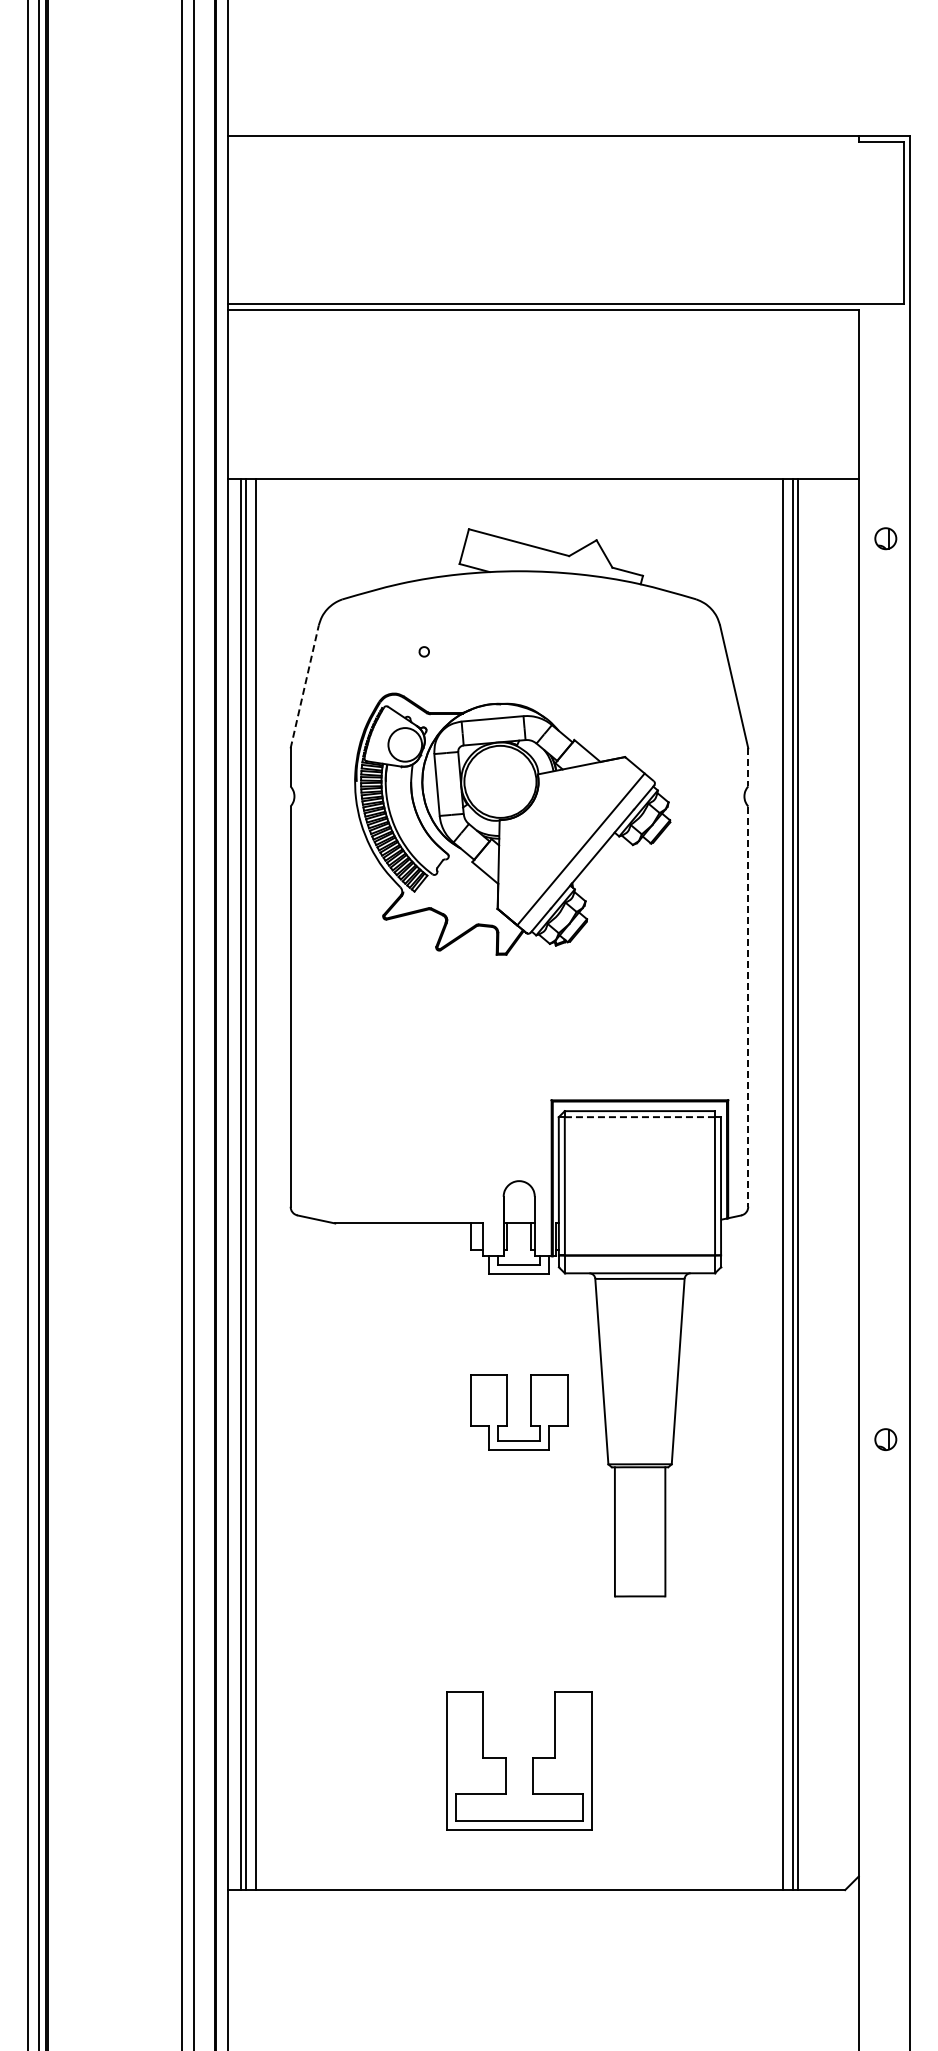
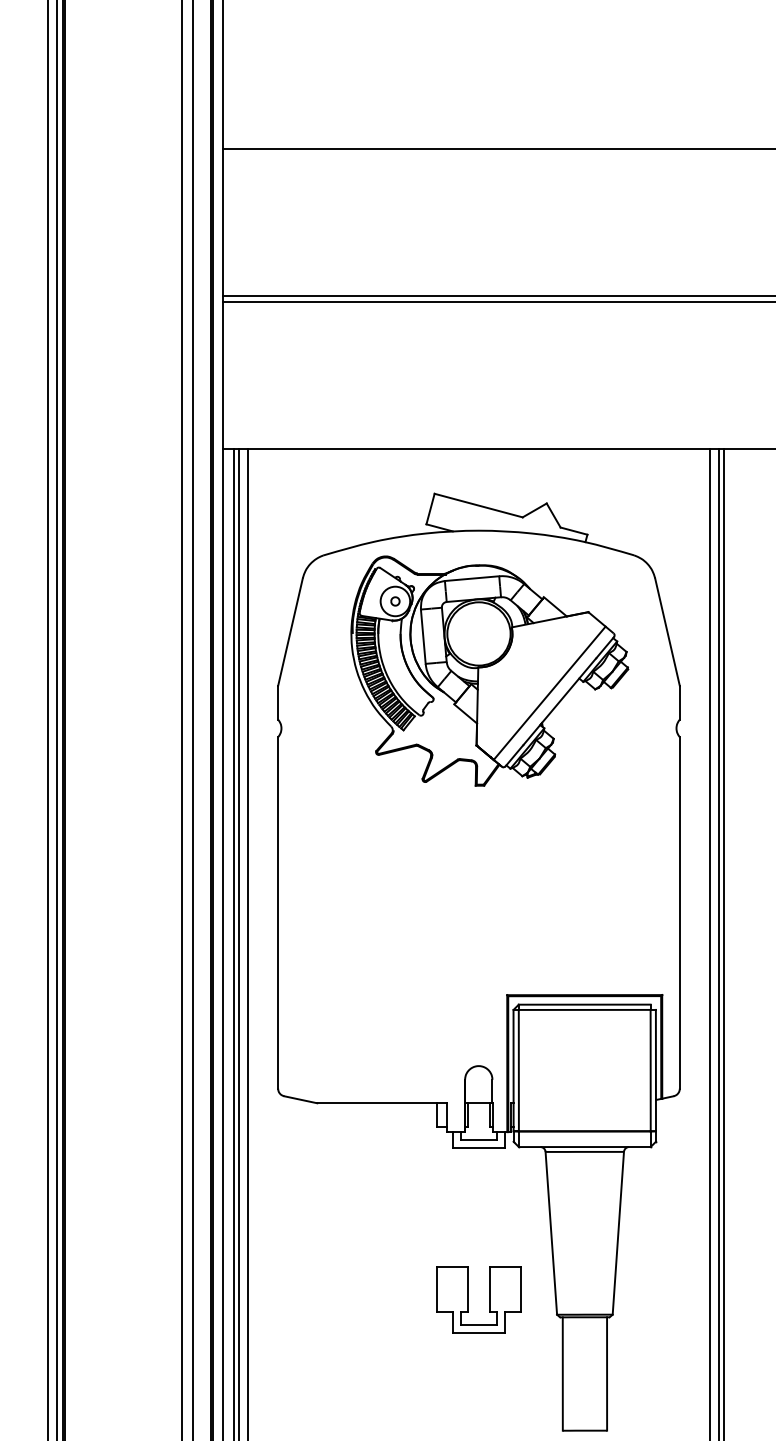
line: (304, 686) -> (290, 631), dashed -> solid
line: (748, 767) -> (680, 702), dashed -> solid
part: (512, 823) -> (489, 670), moved
line: (748, 1007) -> (680, 913), dashed -> solid
line: (639, 1117) -> (584, 1010), dashed -> solid
part: (530, 1412) -> (488, 1299), moved

